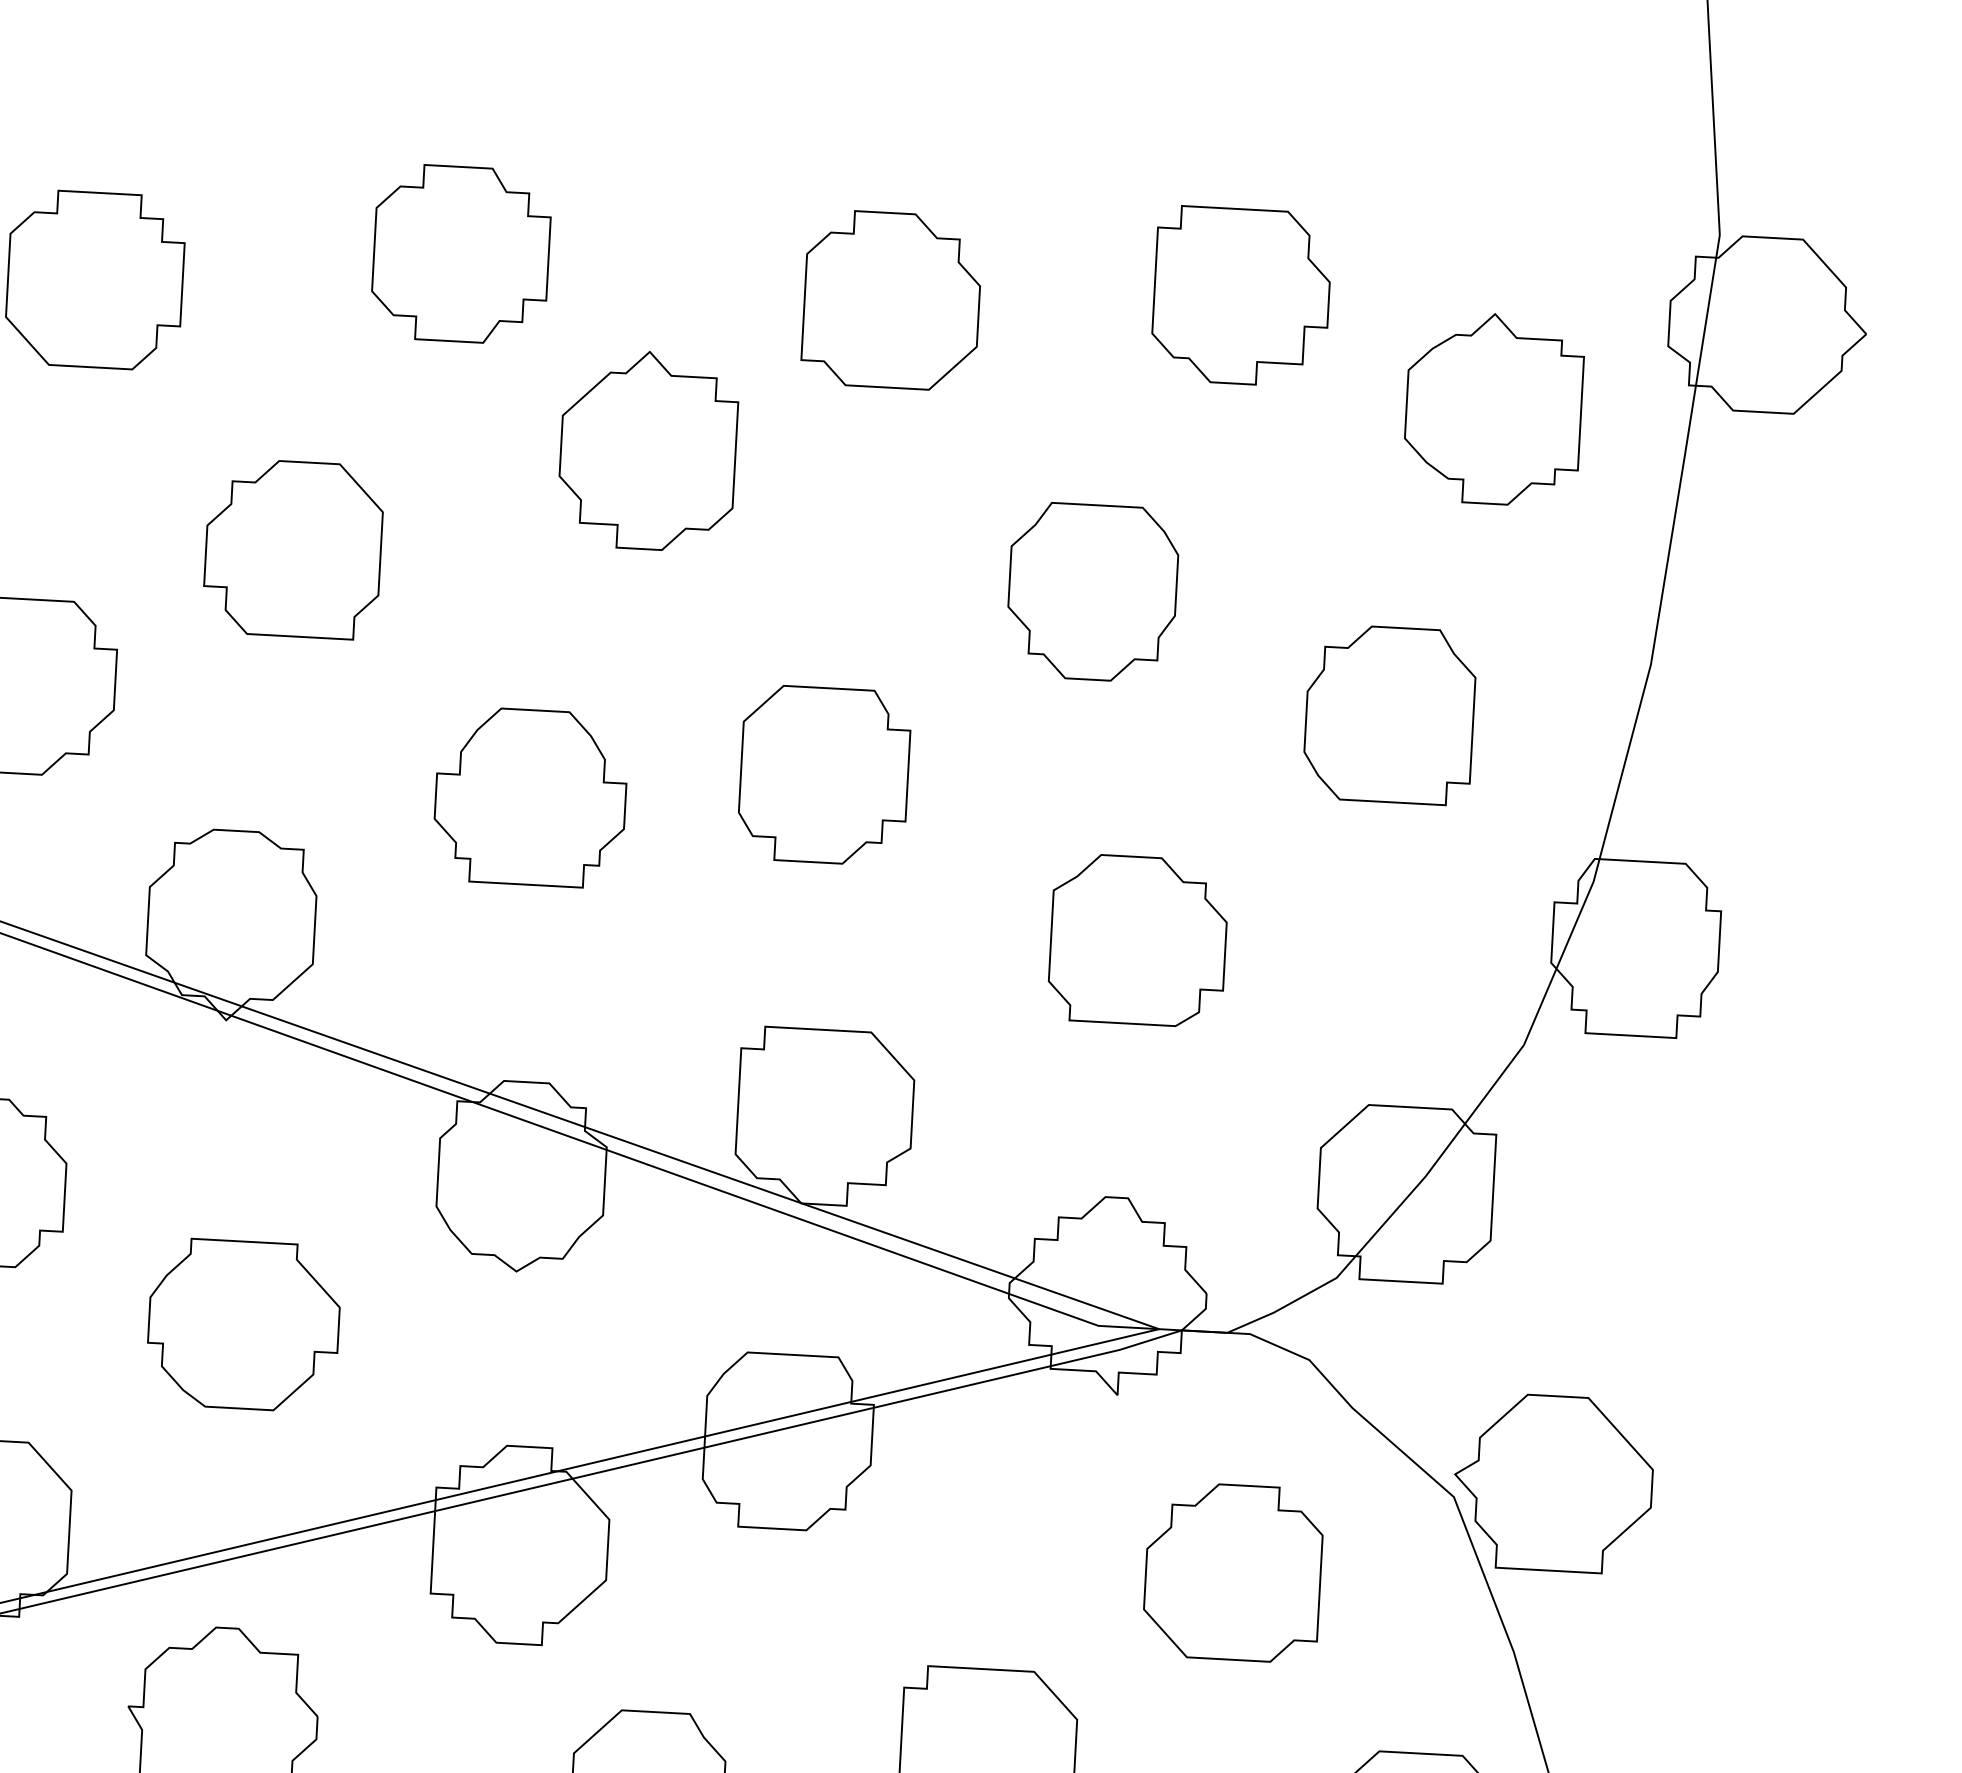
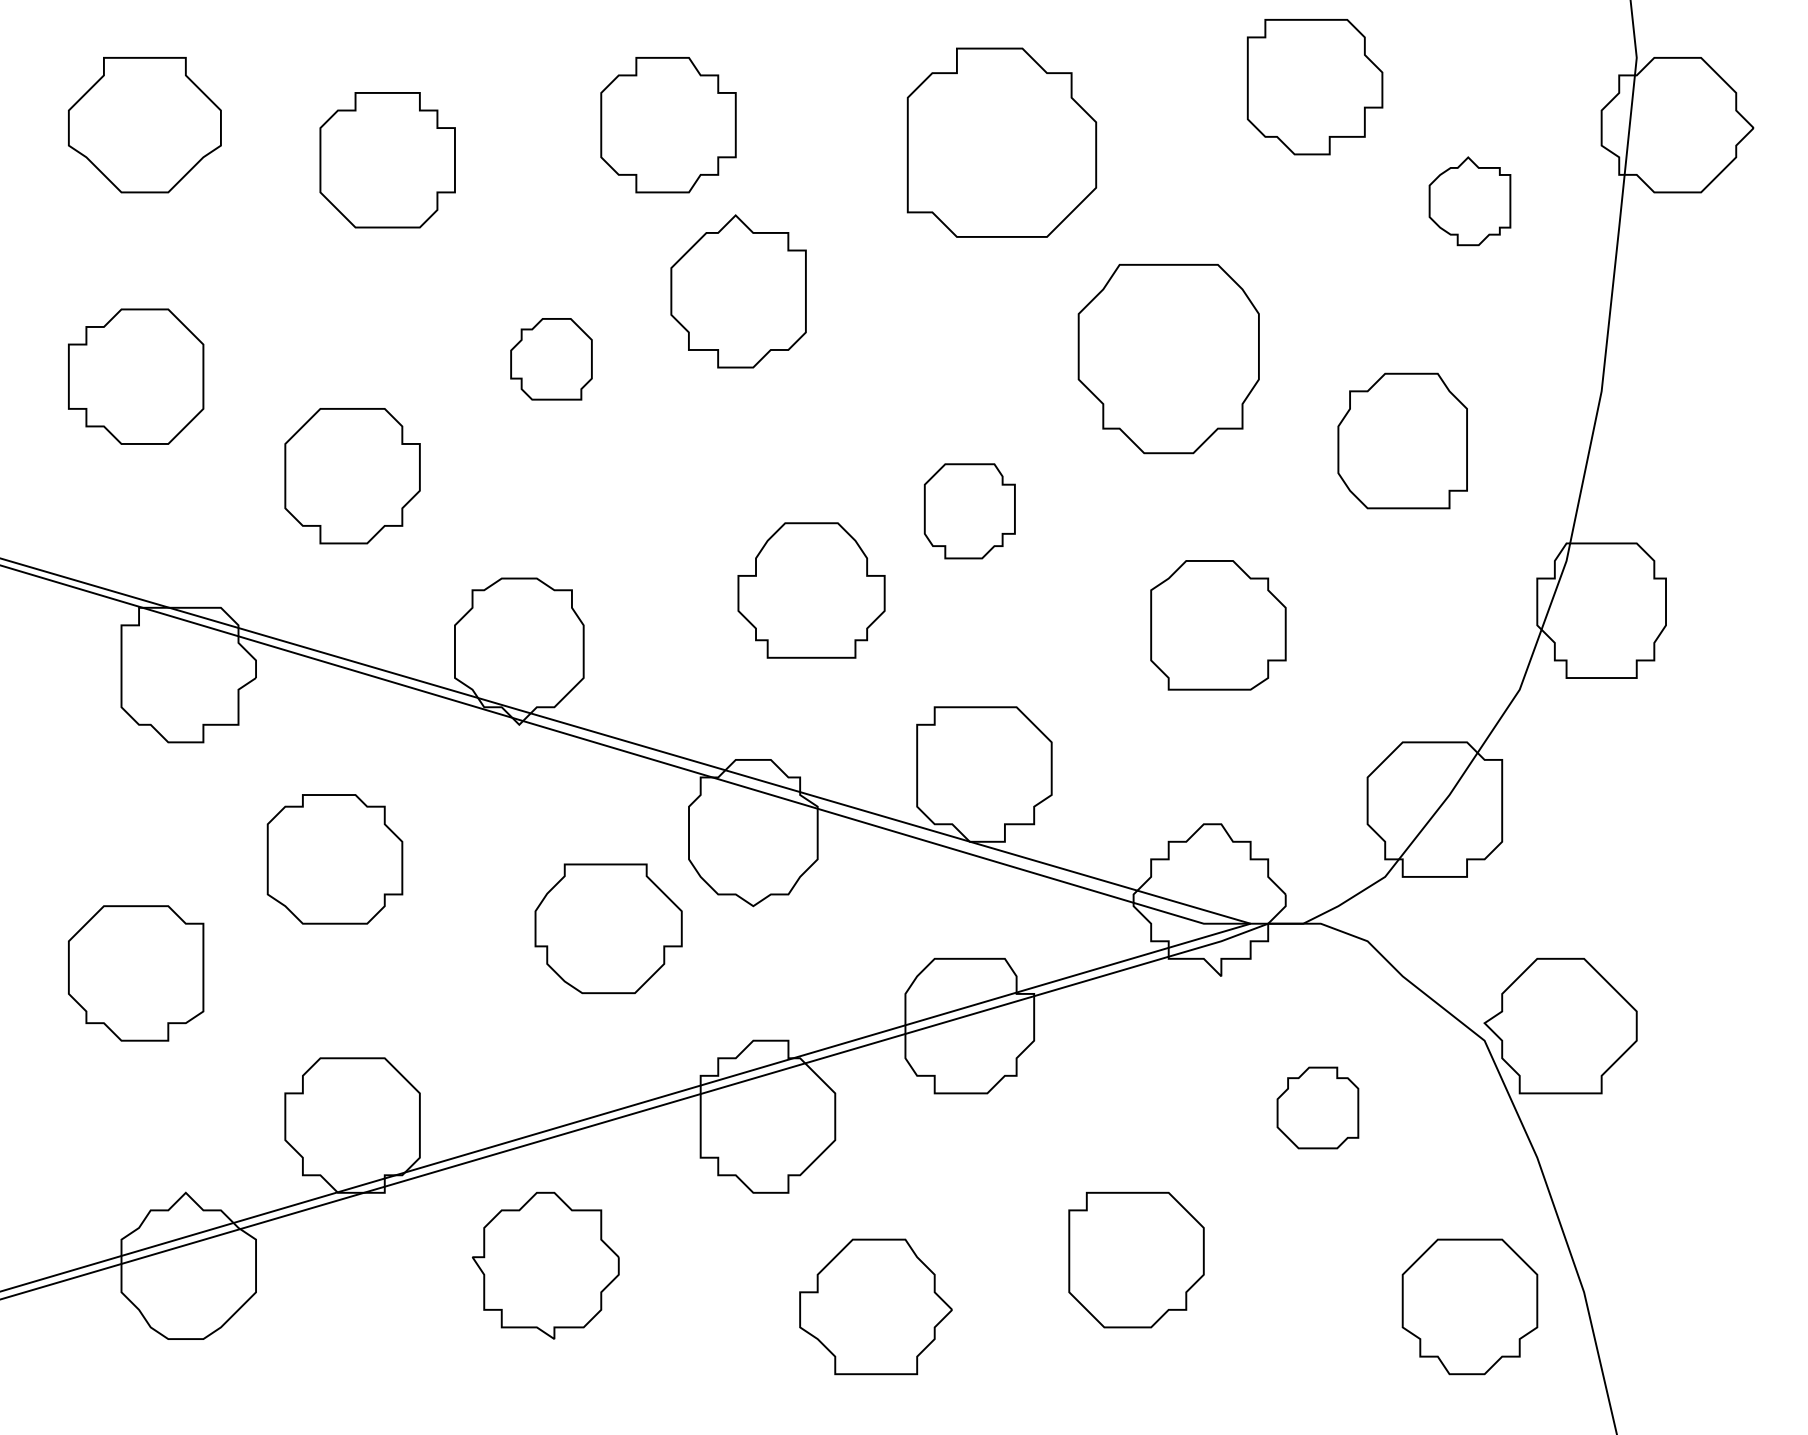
part: (1240, 297) -> (1314, 87), moved
part: (891, 300) -> (1001, 142), size x1.4
part: (1493, 409) -> (1469, 201), size x0.6
part: (648, 450) -> (738, 291), moved
part: (293, 549) -> (551, 359), size x0.6
part: (1092, 592) -> (1168, 359), size x1.4
part: (824, 775) -> (969, 511), size x0.7
part: (530, 797) -> (811, 590), moved
part: (243, 1324) -> (608, 928), moved
part: (1232, 1571) -> (1317, 1107), size x0.6

